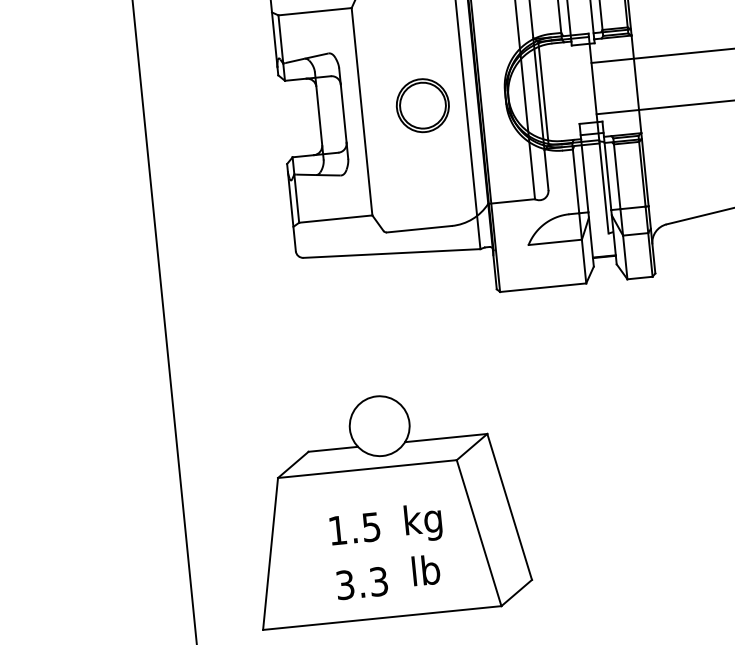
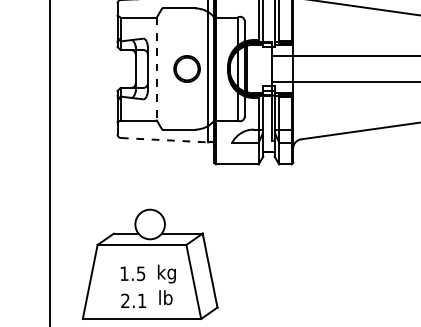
line: (361, 112) -> (156, 69), solid -> dashed
line: (391, 254) -> (164, 140), solid -> dashed
text: (361, 582) -> (133, 300), 3.3 -> 2.1

